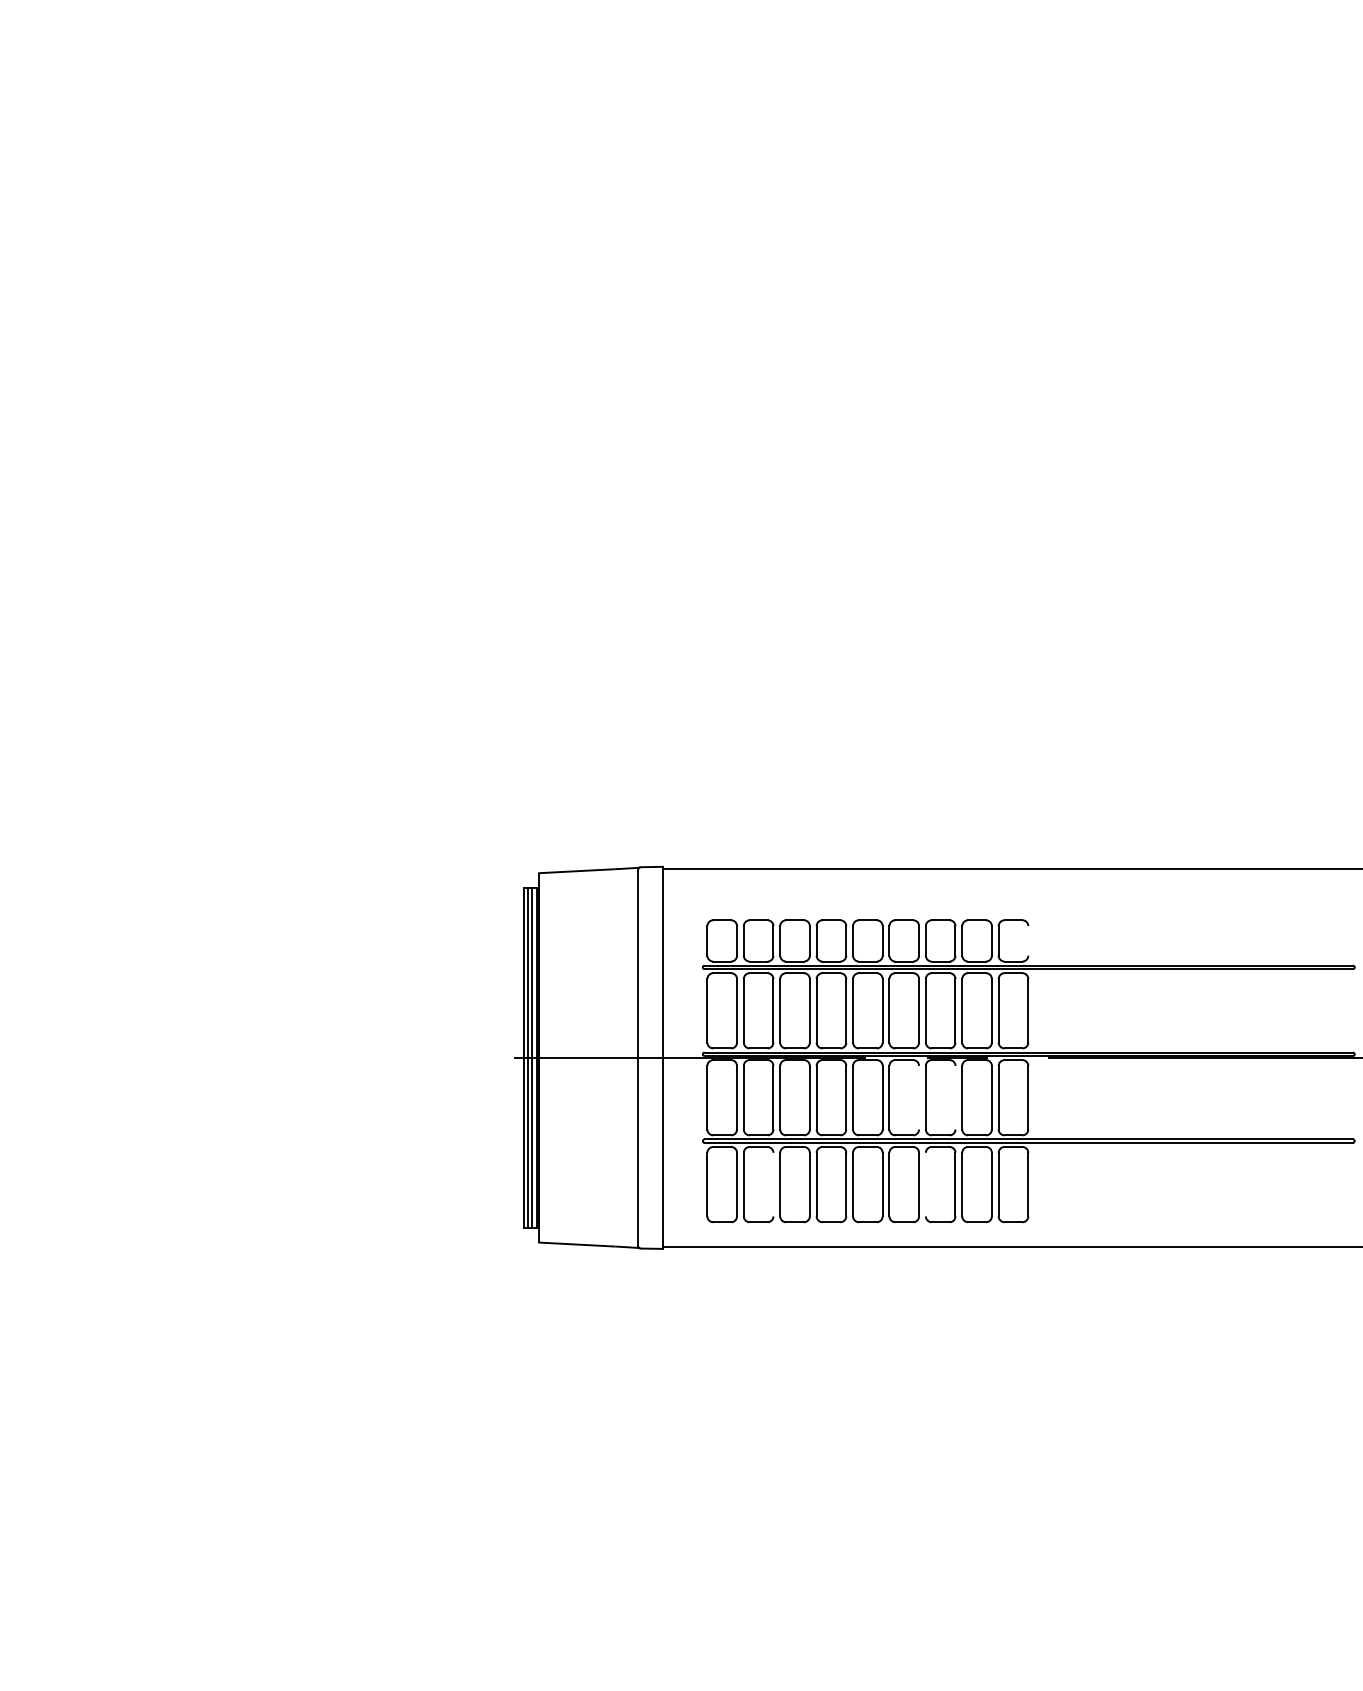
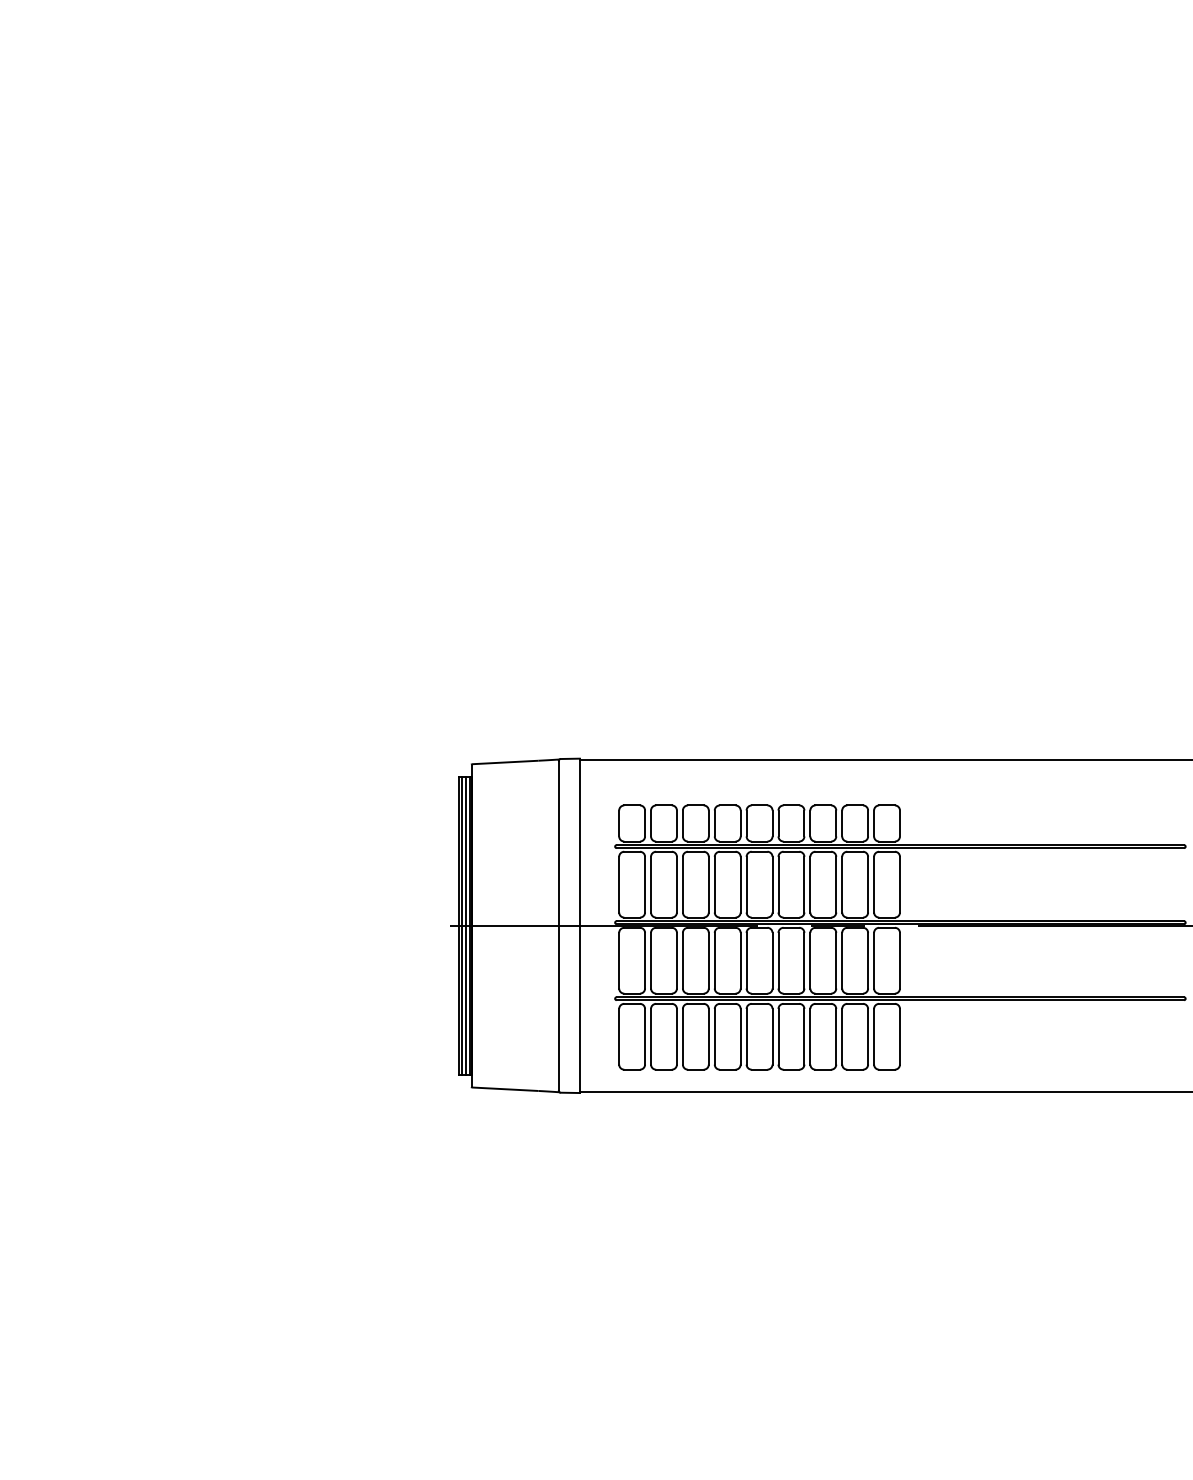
line: (1027, 940) -> (899, 823), added
line: (919, 1097) -> (804, 960), added
line: (955, 1097) -> (836, 960), added
line: (772, 1184) -> (676, 1036), added
line: (926, 1184) -> (810, 1036), added

